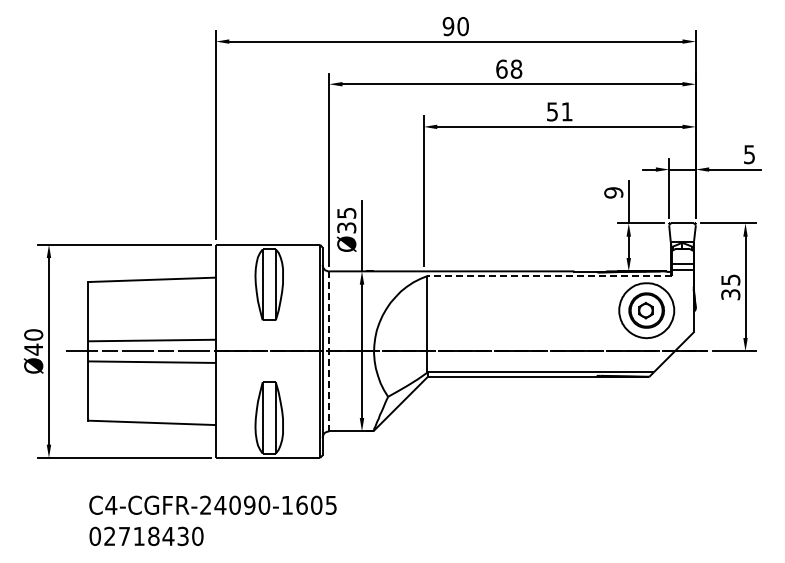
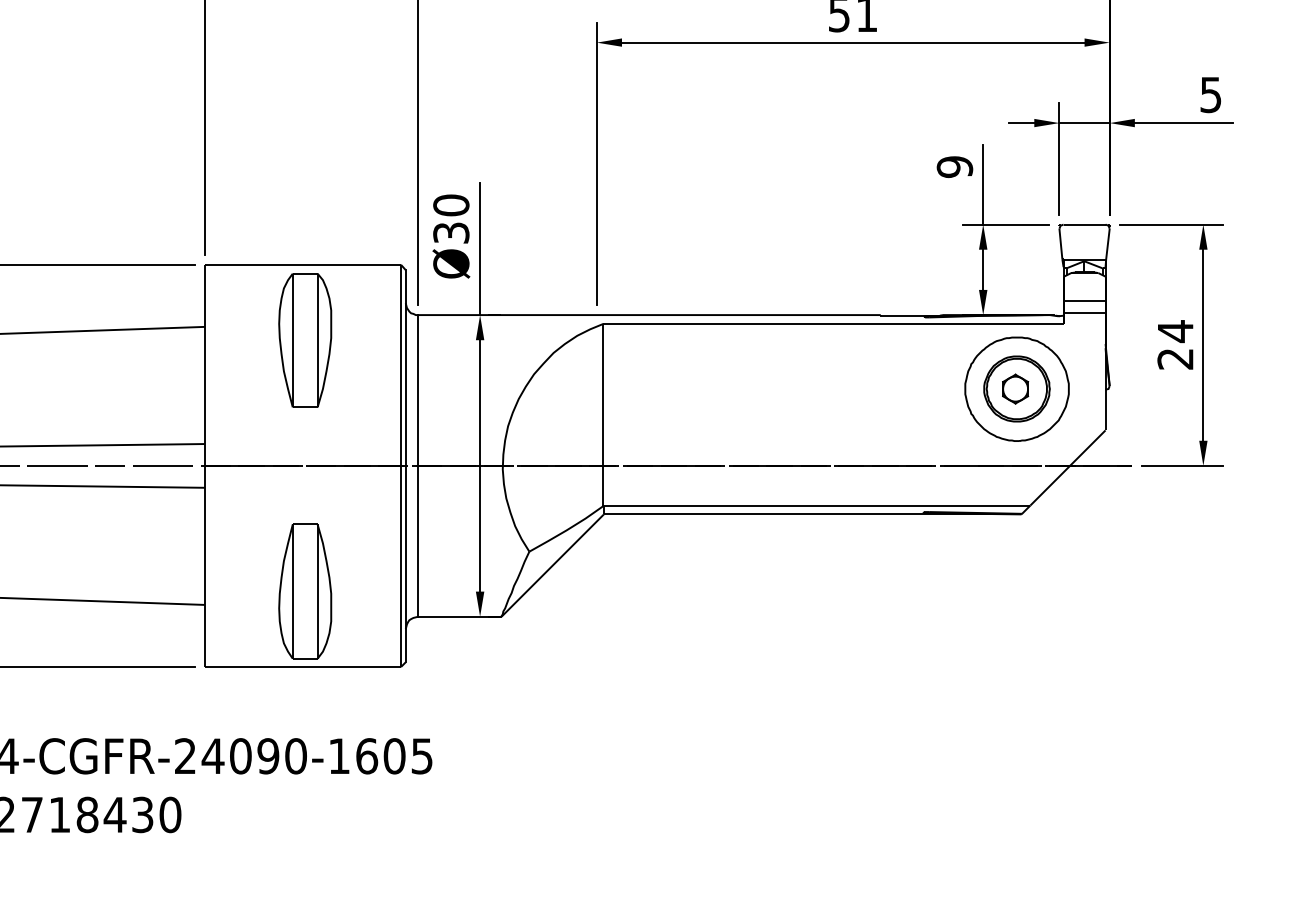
text: (346, 212) -> (450, 204), Ø35 -> Ø30
line: (549, 276) -> (833, 324), dashed -> solid
text: (730, 287) -> (1175, 345), 35 -> 24
line: (329, 351) -> (418, 466), dashed -> solid

